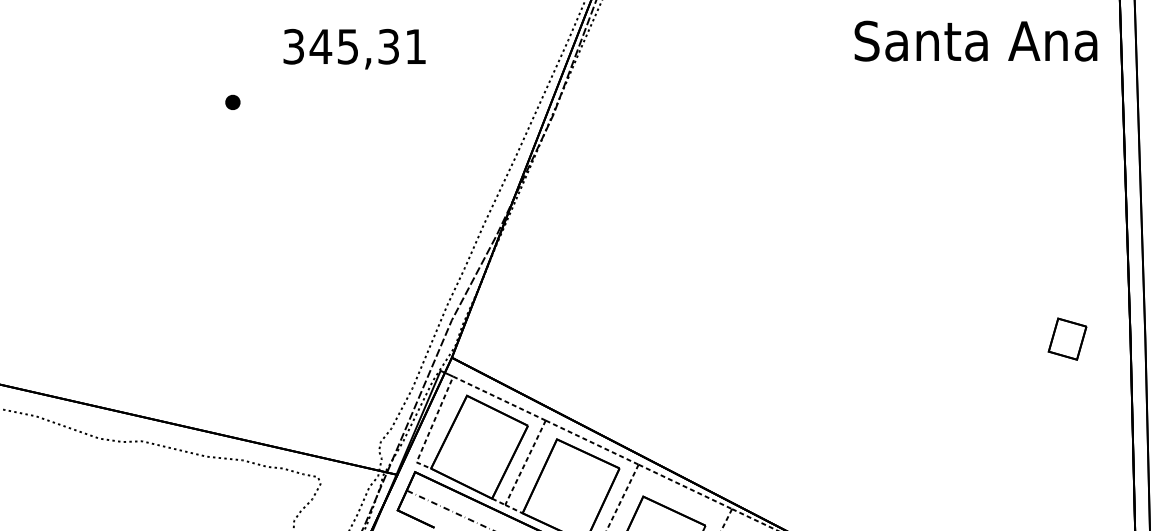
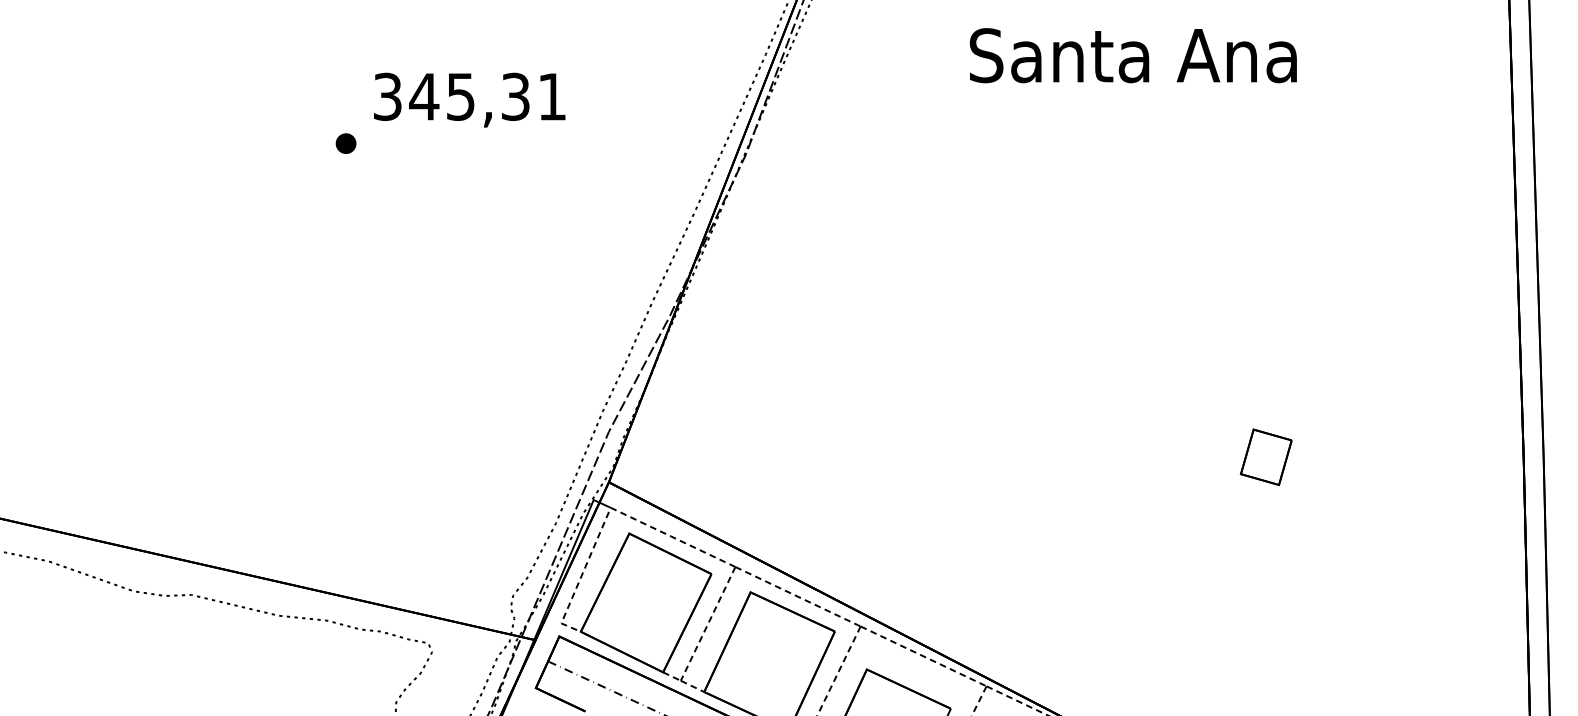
text: (975, 40) -> (1132, 54), moved
text: (354, 49) -> (469, 100), moved
part: (232, 101) -> (345, 142), moved
part: (1067, 338) -> (1266, 456), moved

